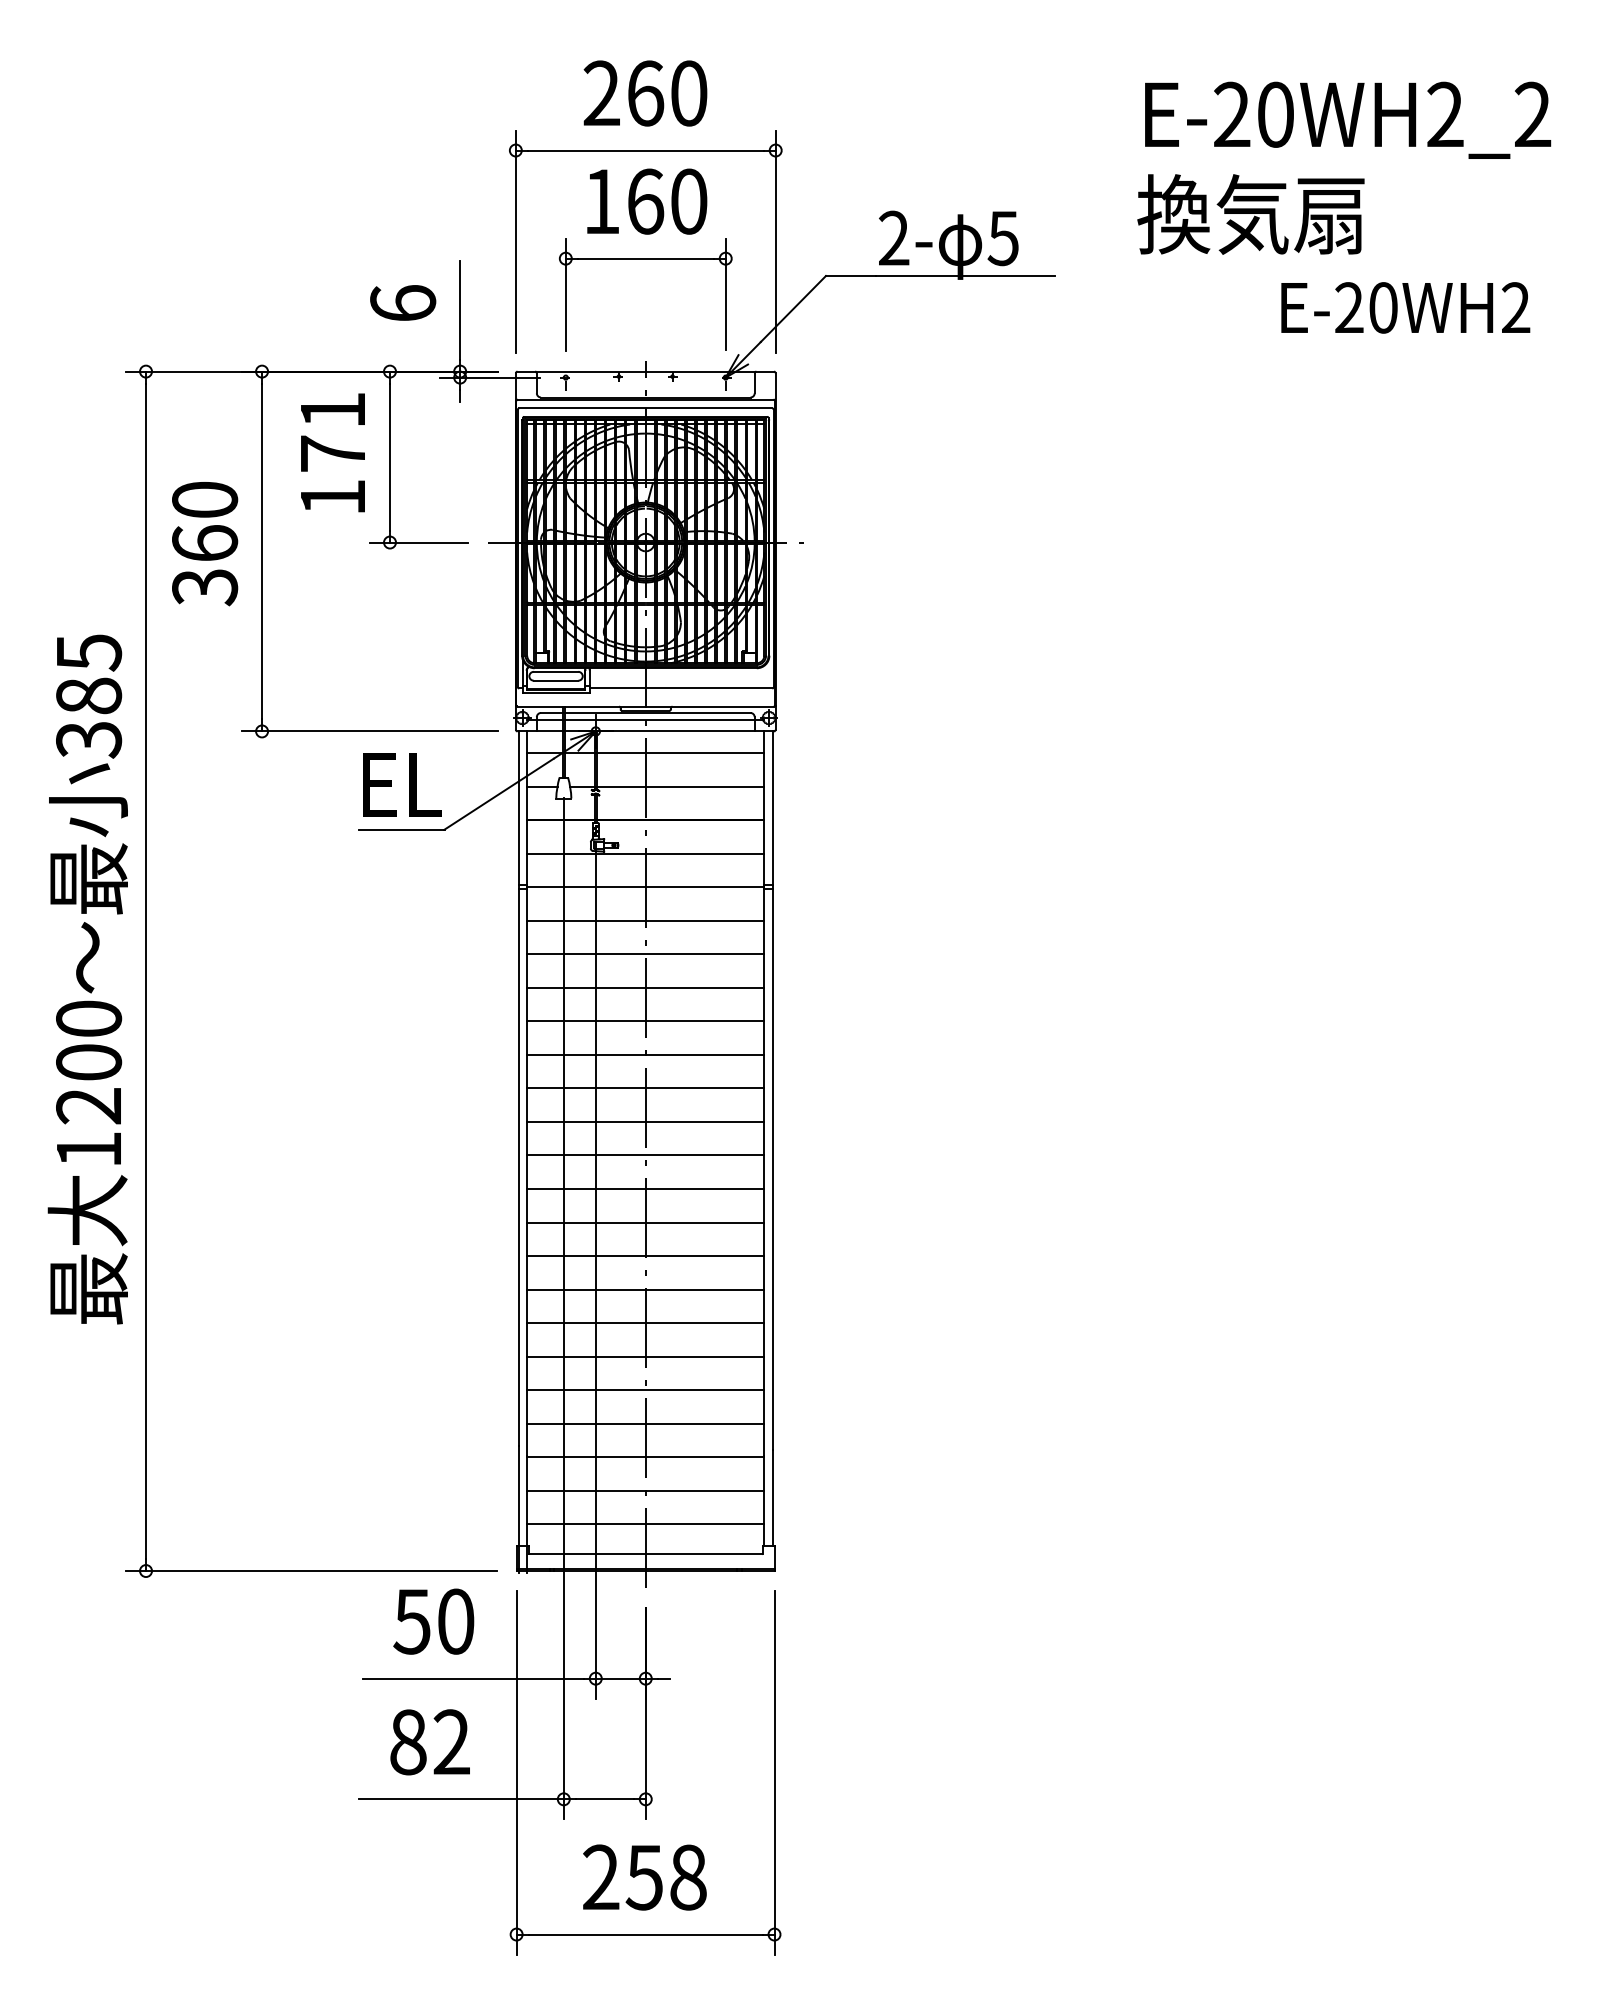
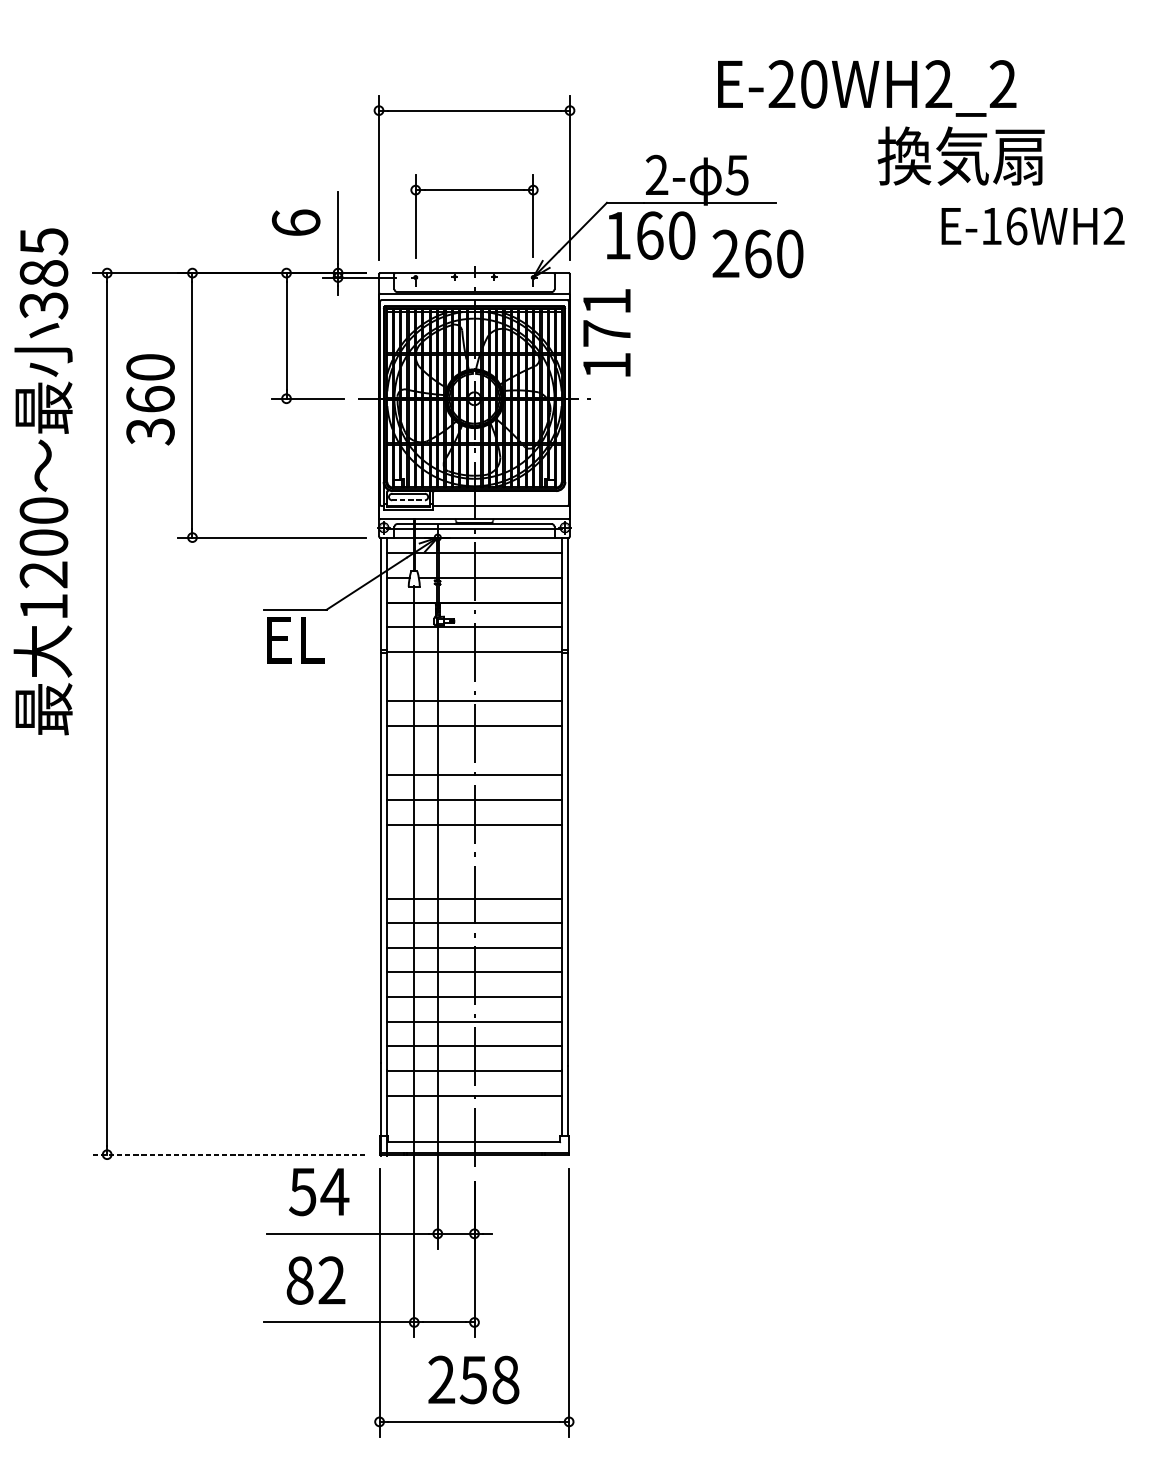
text: (645, 93) -> (758, 253), moved
text: (1348, 119) -> (867, 87), moved
text: (647, 201) -> (651, 235), moved
text: (1250, 214) -> (960, 156), moved
text: (1366, 307) -> (1004, 226), E-20WH2 -> E-16WH2
text: (332, 452) -> (606, 332), moved
line: (556, 680) -> (408, 500), solid -> dashed
text: (402, 784) -> (295, 639), moved
line: (645, 920) -> (474, 676), removed
text: (87, 979) -> (42, 481), moved
line: (645, 1021) -> (474, 750), removed
line: (645, 1155) -> (474, 849), removed
line: (645, 1188) -> (474, 873), removed
line: (645, 1524) -> (474, 1120), removed
line: (310, 1571) -> (228, 1155), solid -> dashed
text: (455, 1621) -> (334, 1191), 50 -> 54

